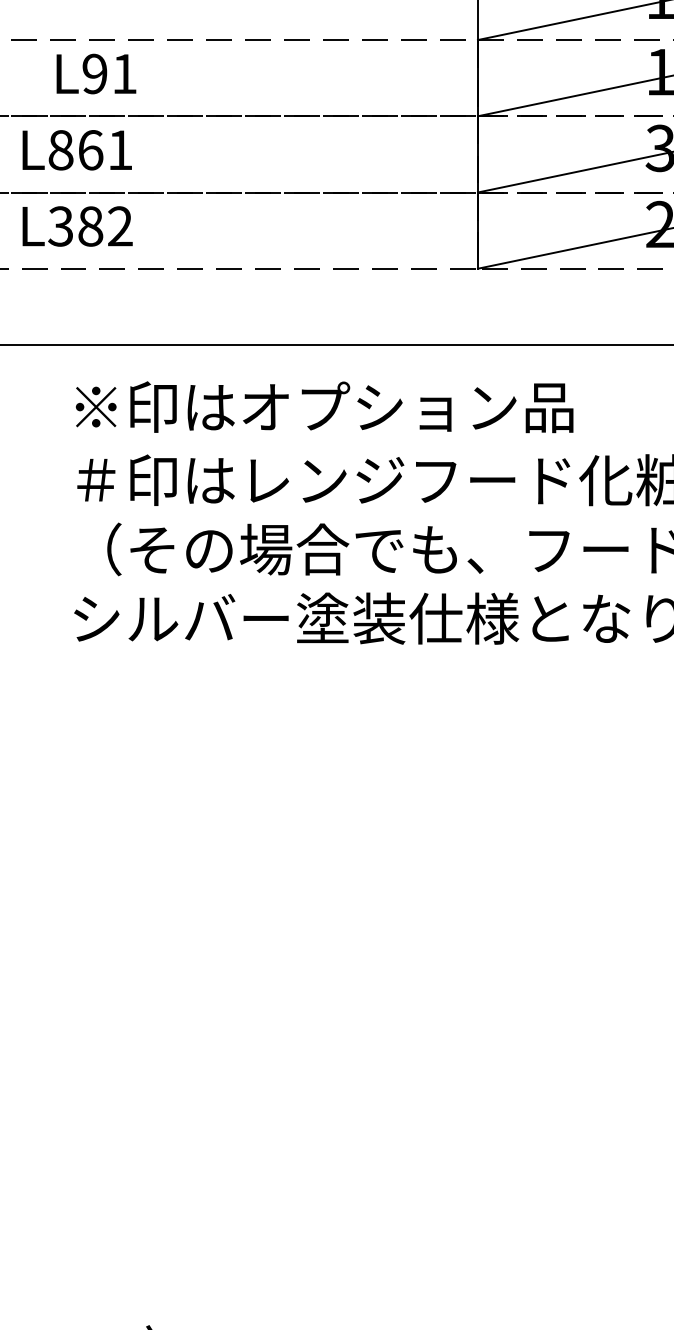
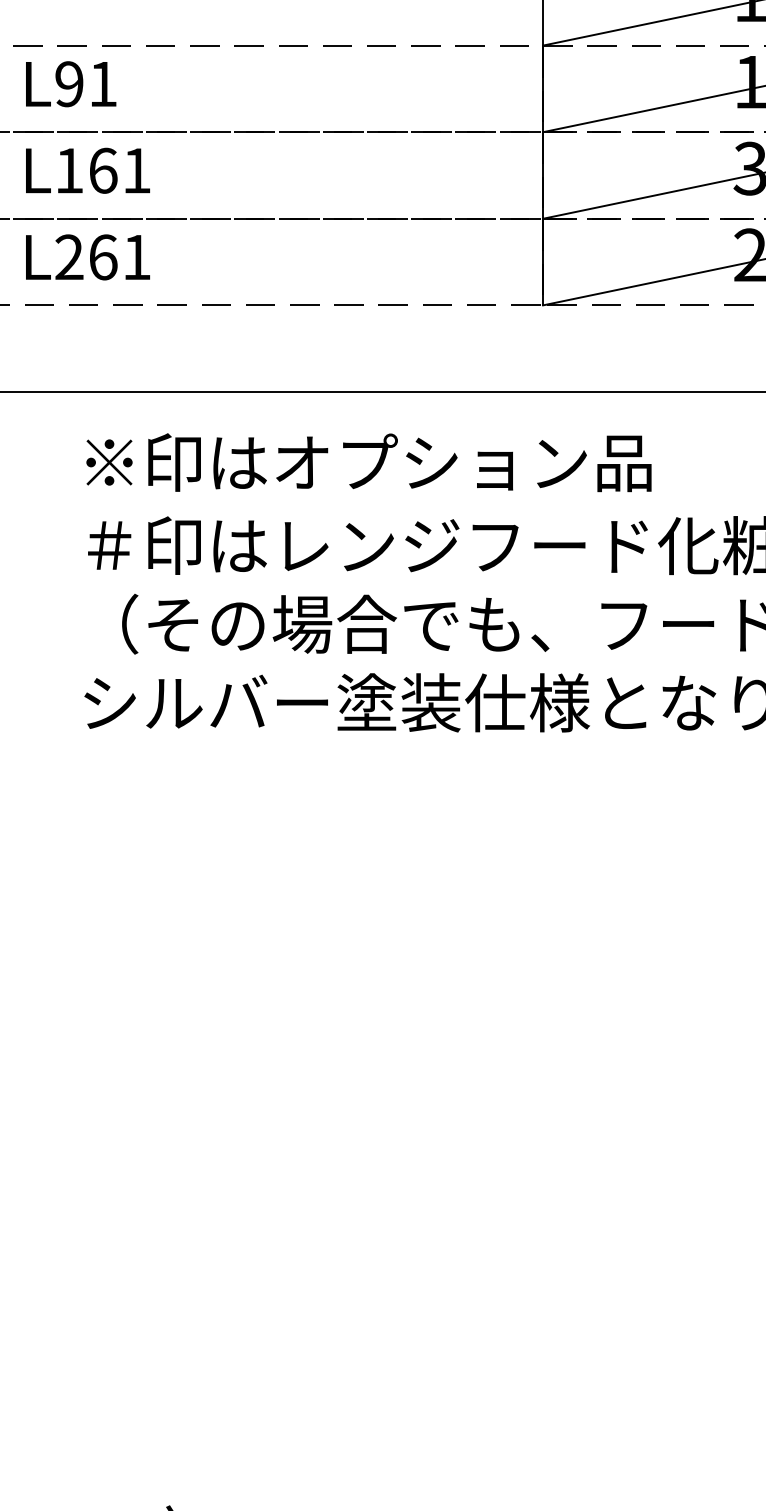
text: (96, 73) -> (71, 83), moved
text: (60, 150) -> (68, 171), L861 -> L161
text: (90, 226) -> (103, 257), L382 -> L261

